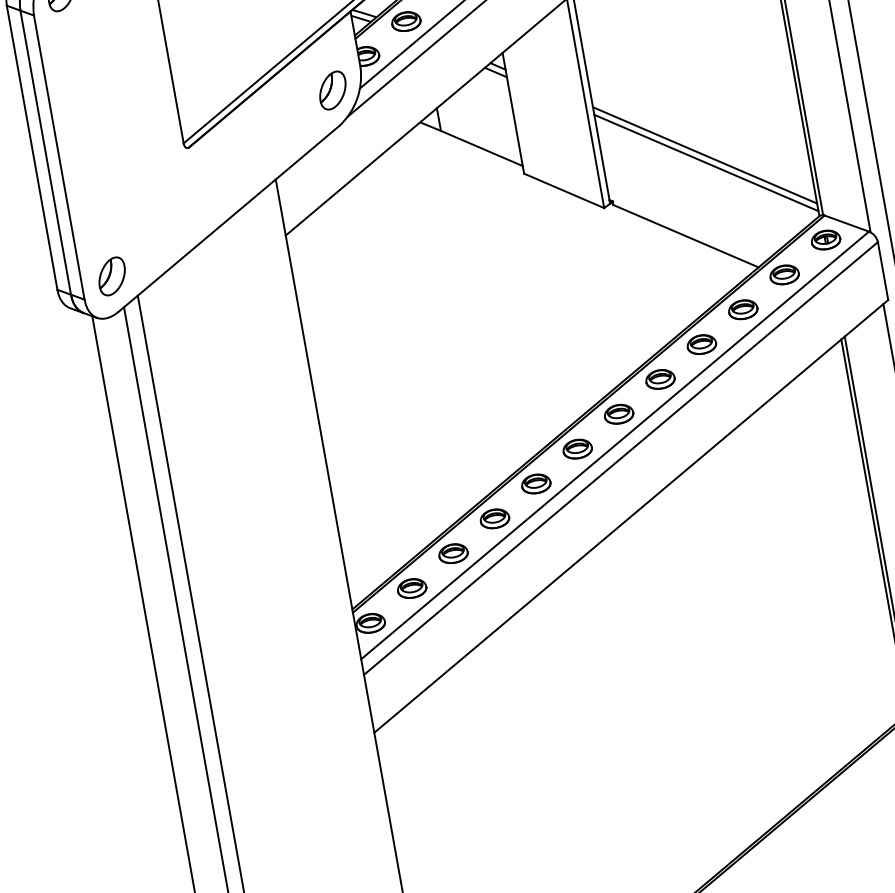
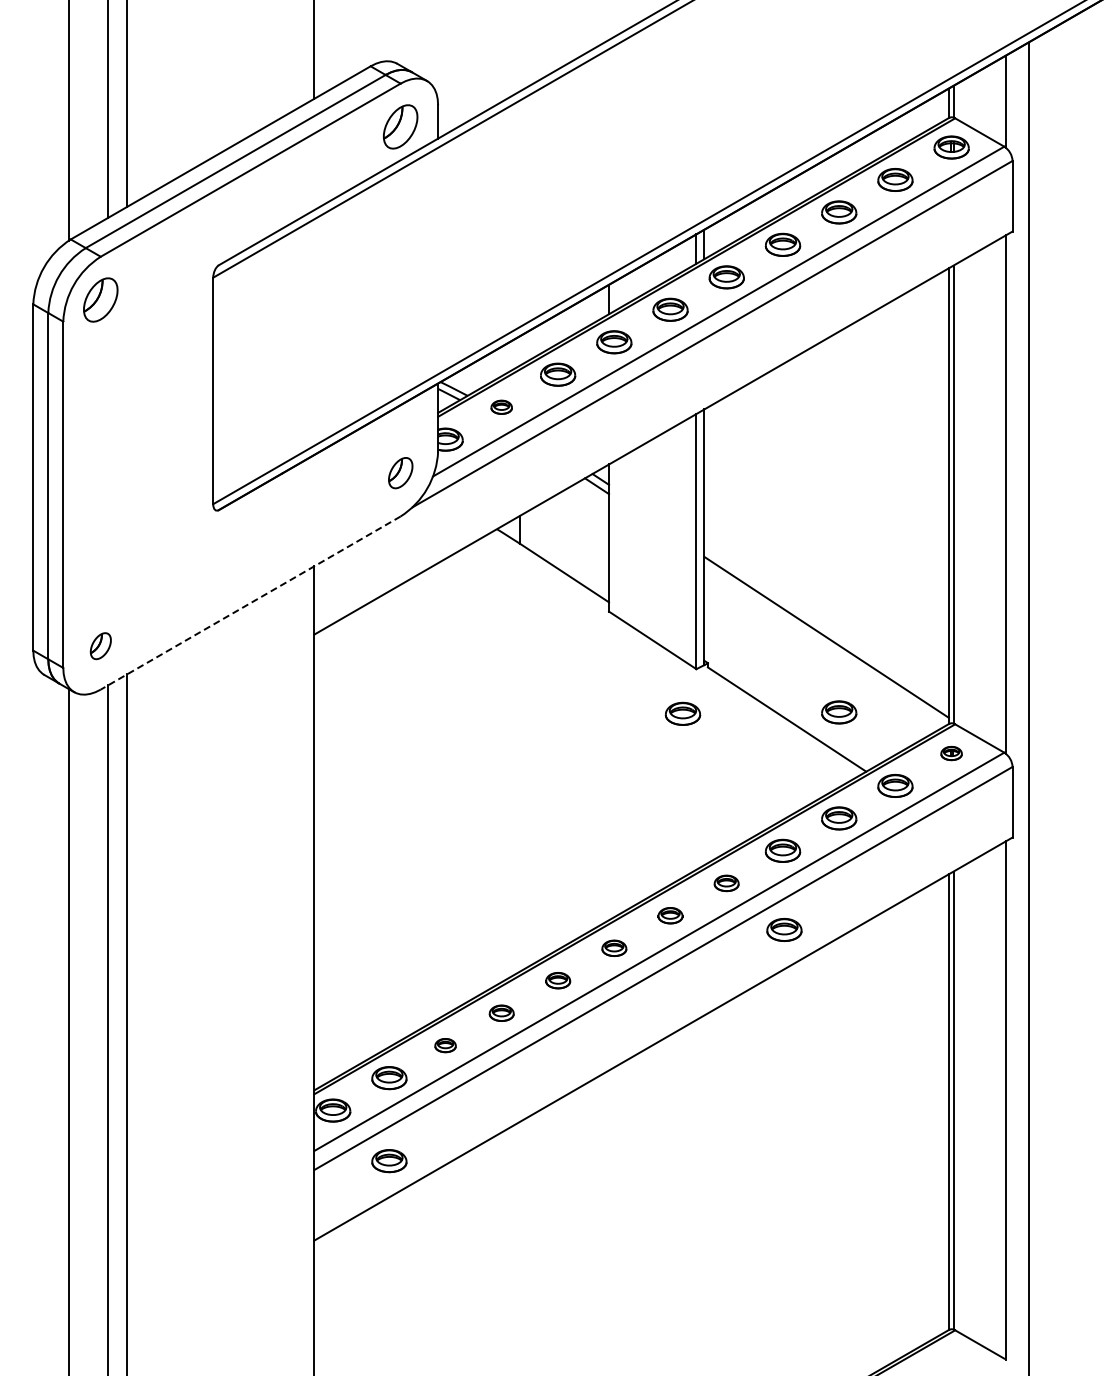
part: (406, 21) -> (501, 407), size x0.6
part: (332, 89) -> (400, 472), size x0.7
line: (704, 154) -> (826, 627), removed
line: (228, 219) -> (250, 603), solid -> dashed
part: (727, 222) -> (839, 712), added
part: (825, 240) -> (951, 753), size x0.6
part: (599, 246) -> (682, 713), added
part: (111, 275) -> (100, 645), size x0.6
part: (660, 379) -> (726, 883), size x0.7
part: (714, 408) -> (784, 929), added
part: (618, 414) -> (670, 915), size x0.7
part: (577, 449) -> (614, 948), size x0.7
part: (536, 483) -> (558, 980), size x0.7
part: (494, 519) -> (501, 1013), size x0.7
part: (453, 553) -> (445, 1045), size x0.6
part: (424, 656) -> (389, 1161), added

